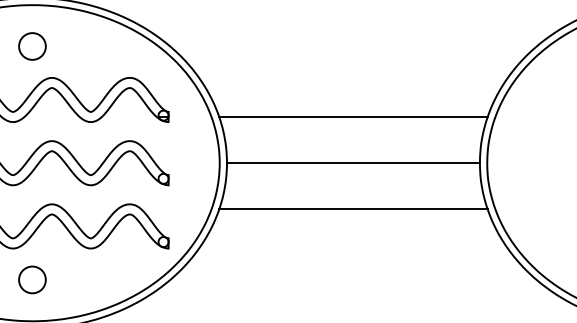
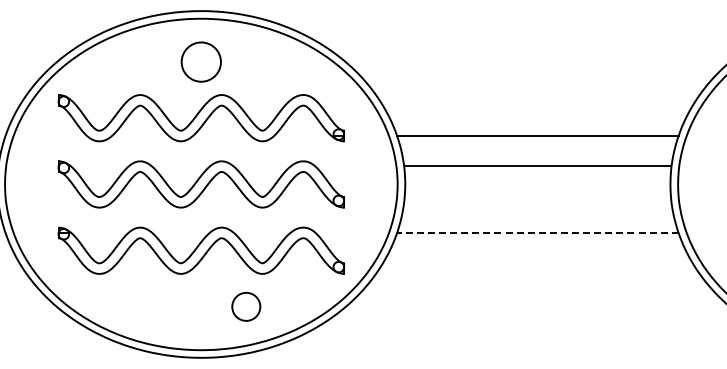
circle: (32, 46) -> (201, 62), size x1.4
line: (353, 163) -> (537, 166), moved
line: (353, 209) -> (537, 232), solid -> dashed
circle: (32, 279) -> (246, 306), moved

